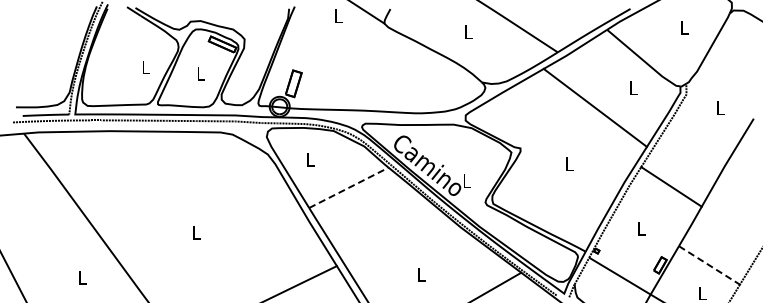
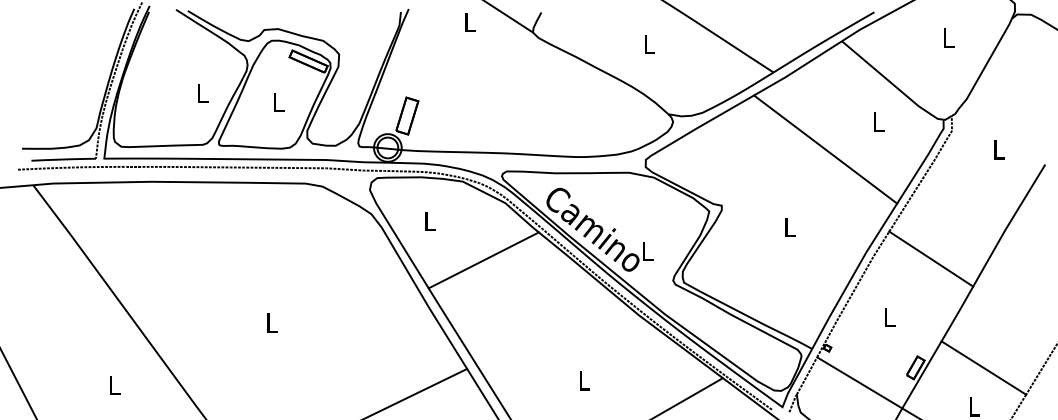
line: (348, 187) -> (483, 259), dashed -> solid
line: (709, 265) -> (983, 368), dashed -> solid

